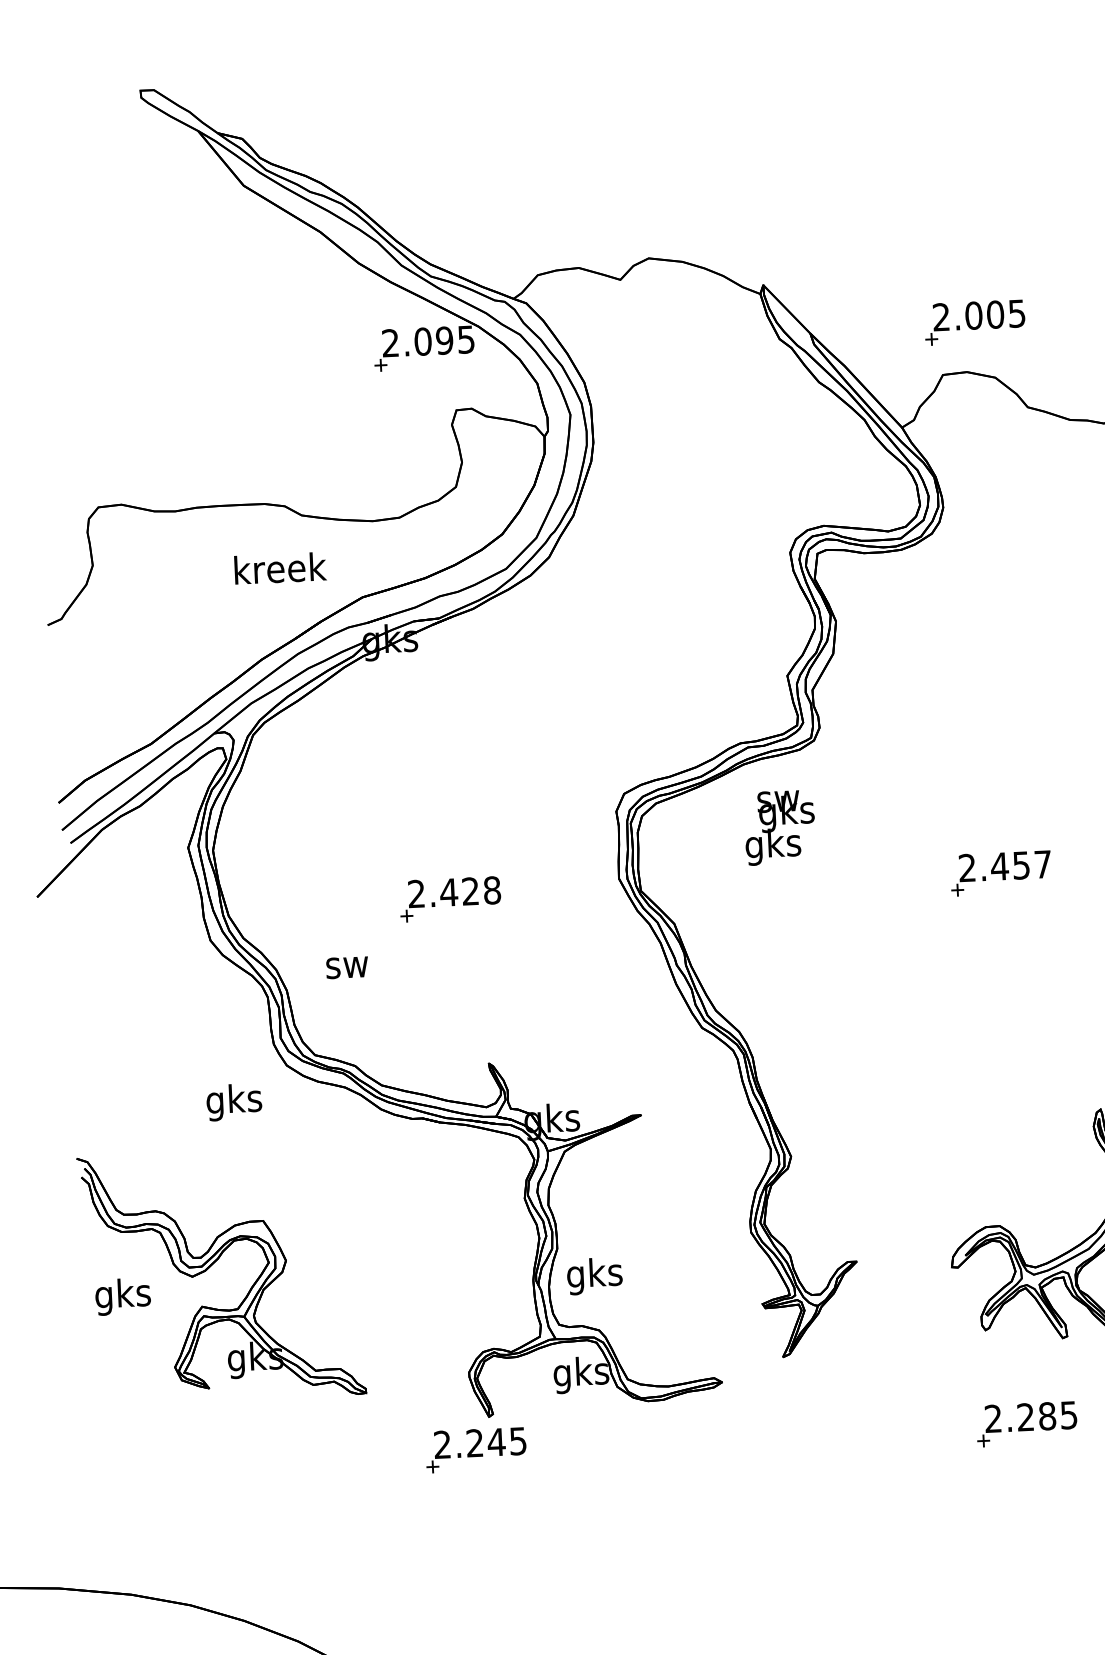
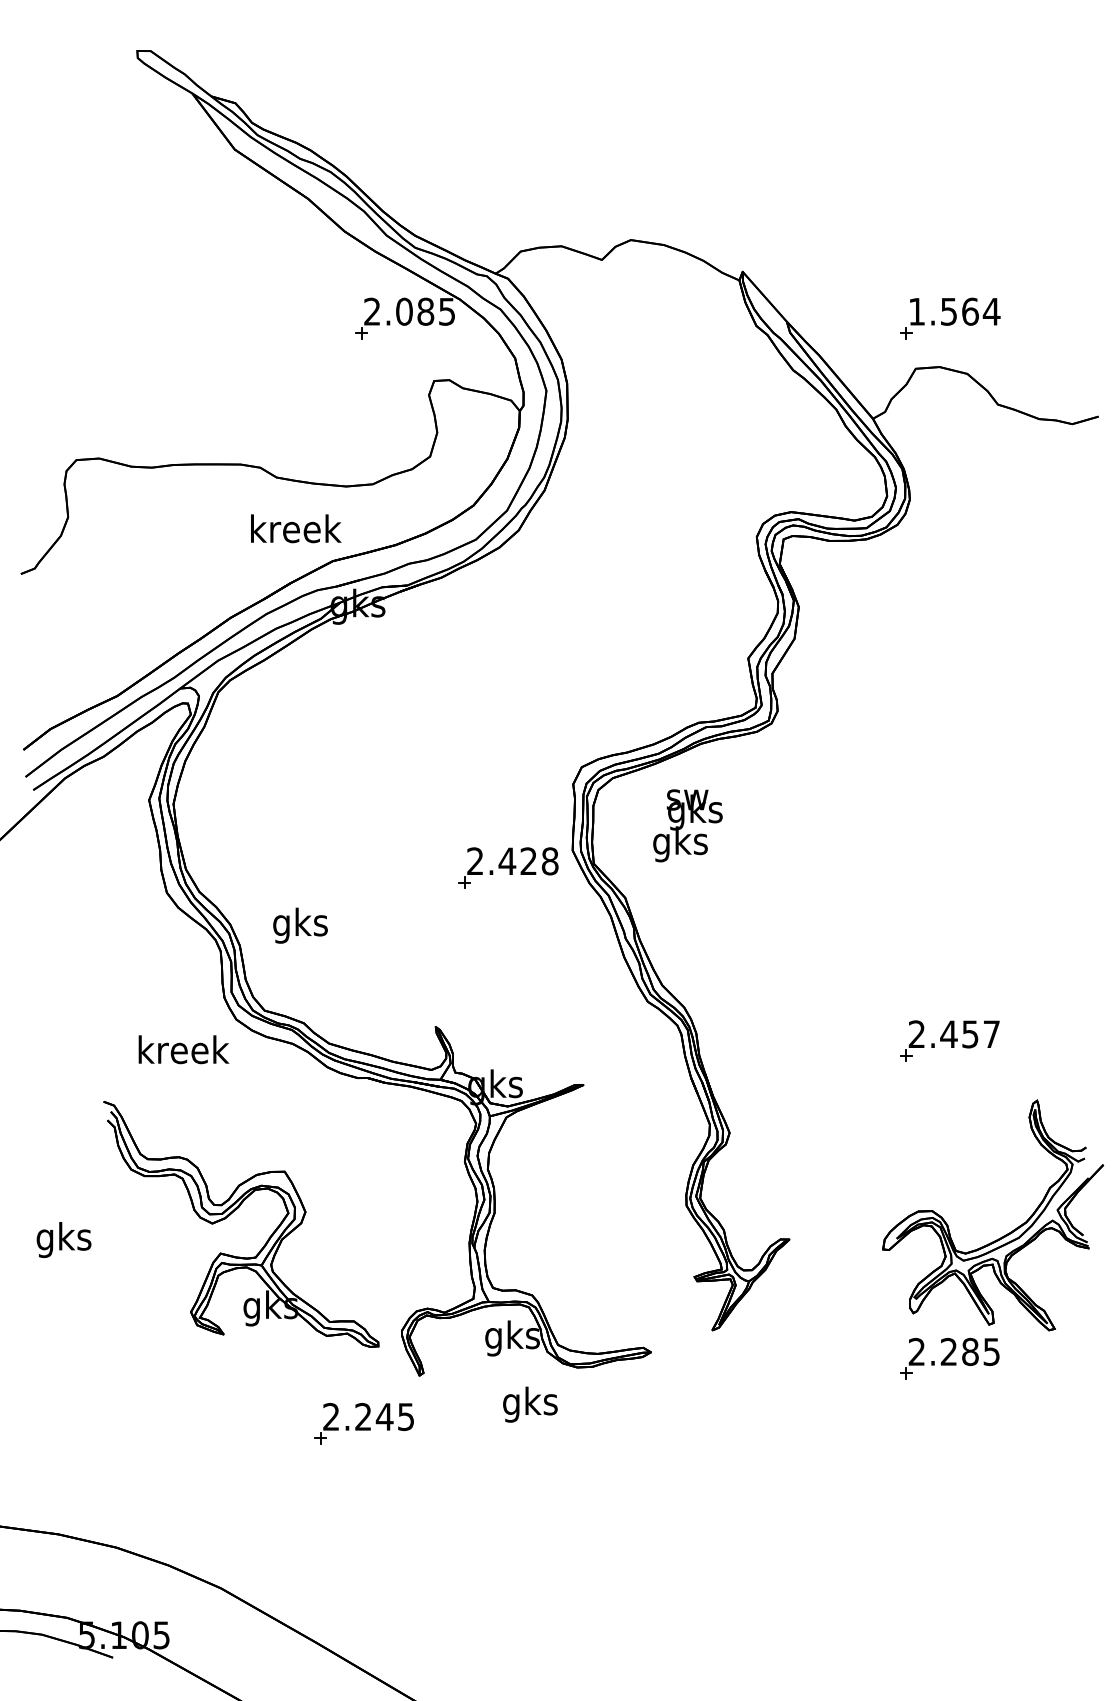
text: (979, 315) -> (954, 311), 2.005 -> 1.564
text: (444, 340) -> (425, 311), 2.095 -> 2.085
text: (280, 568) -> (296, 528), moved
text: (779, 827) -> (687, 825), moved
part: (1000, 872) -> (949, 1040), moved
part: (450, 898) -> (508, 867), moved
text: (347, 967) -> (300, 925), sw -> gks
text: (235, 1102) -> (183, 1053), gks -> kreek
part: (212, 1265) -> (232, 1213), moved
text: (594, 1275) -> (530, 1404), moved
part: (1026, 1423) -> (949, 1358), moved
part: (475, 1449) -> (363, 1423), moved

